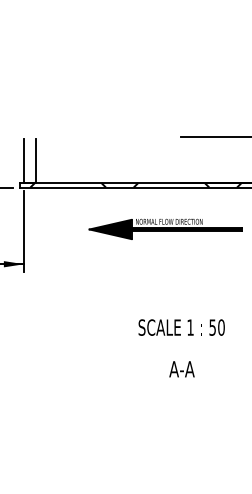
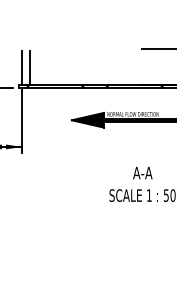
text: (181, 369) -> (142, 173), moved

